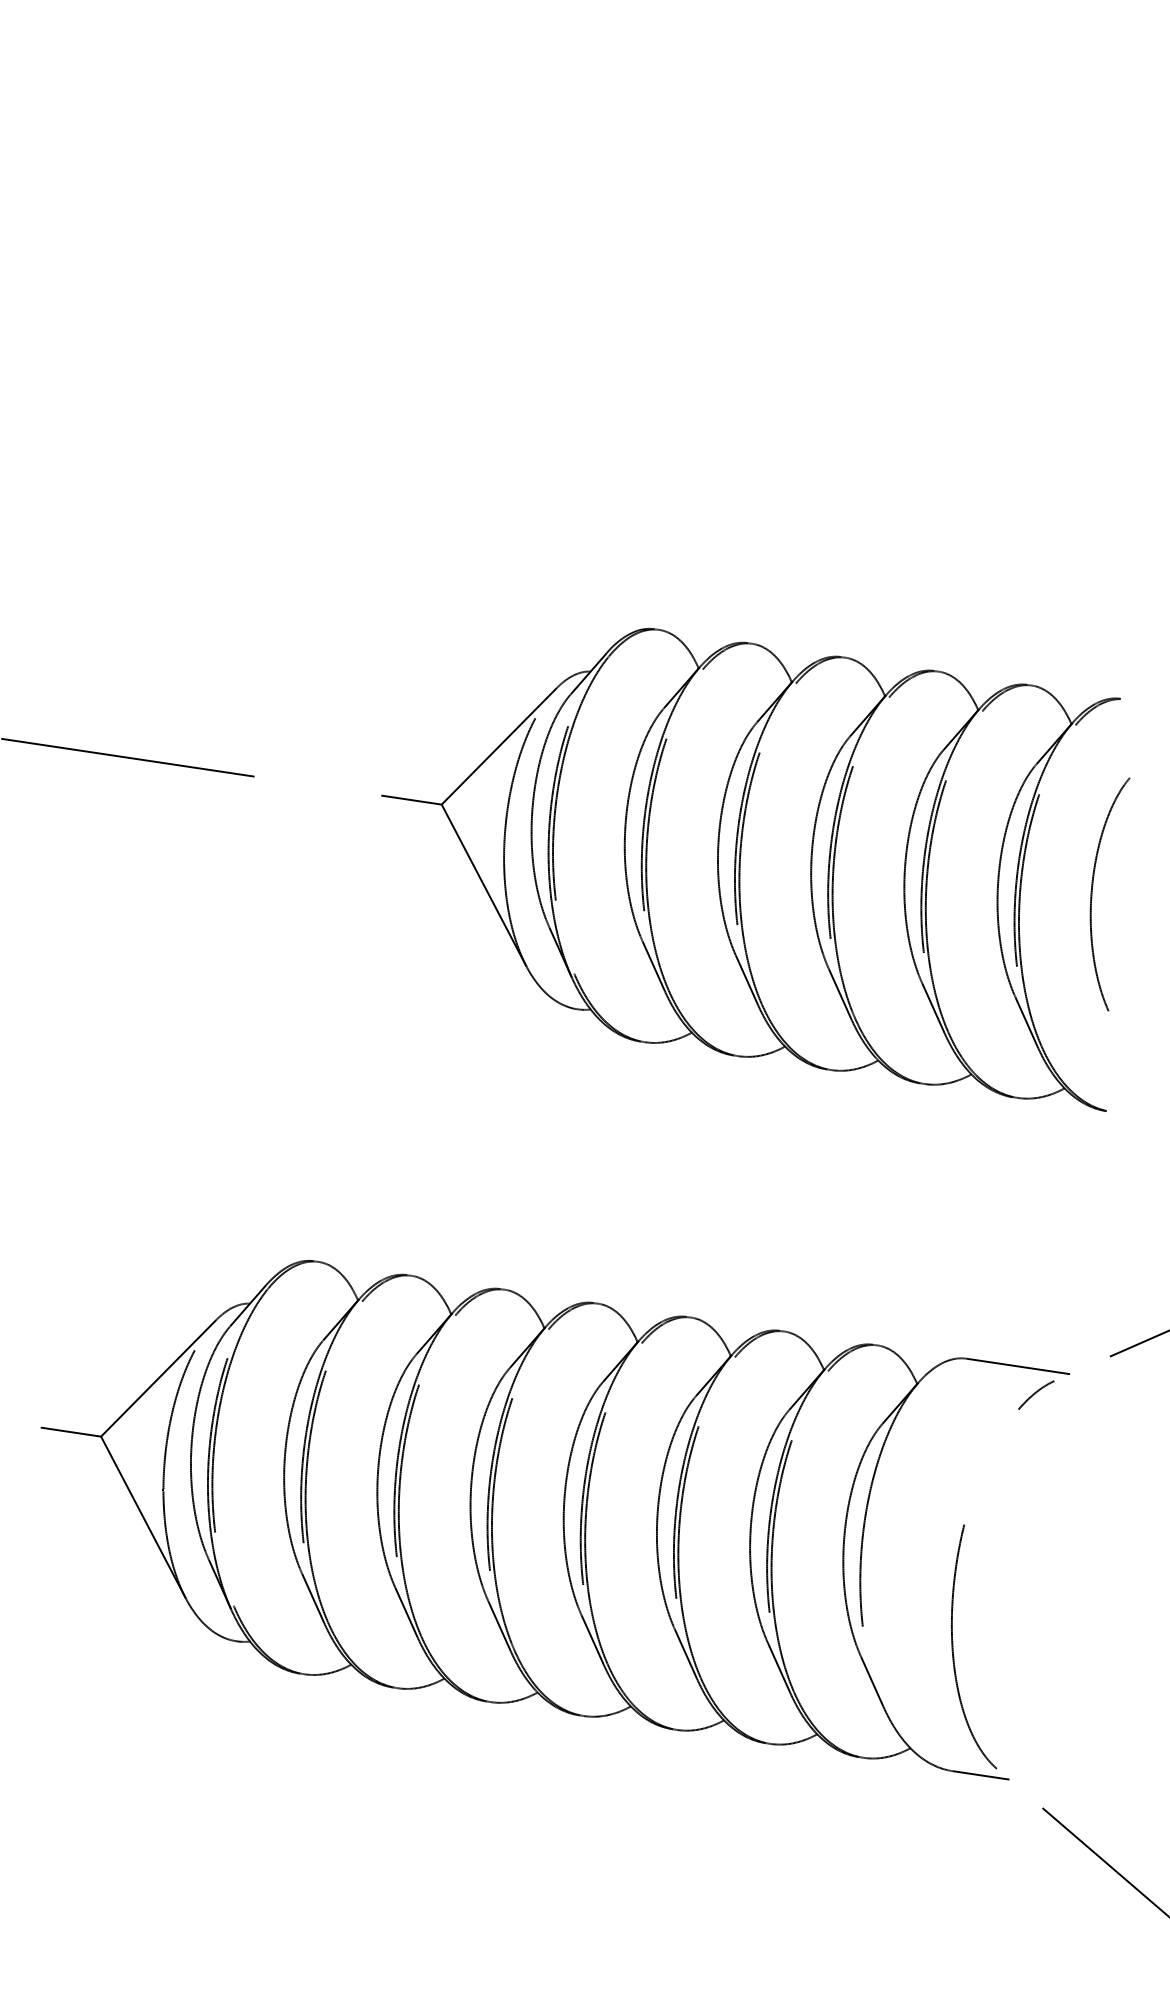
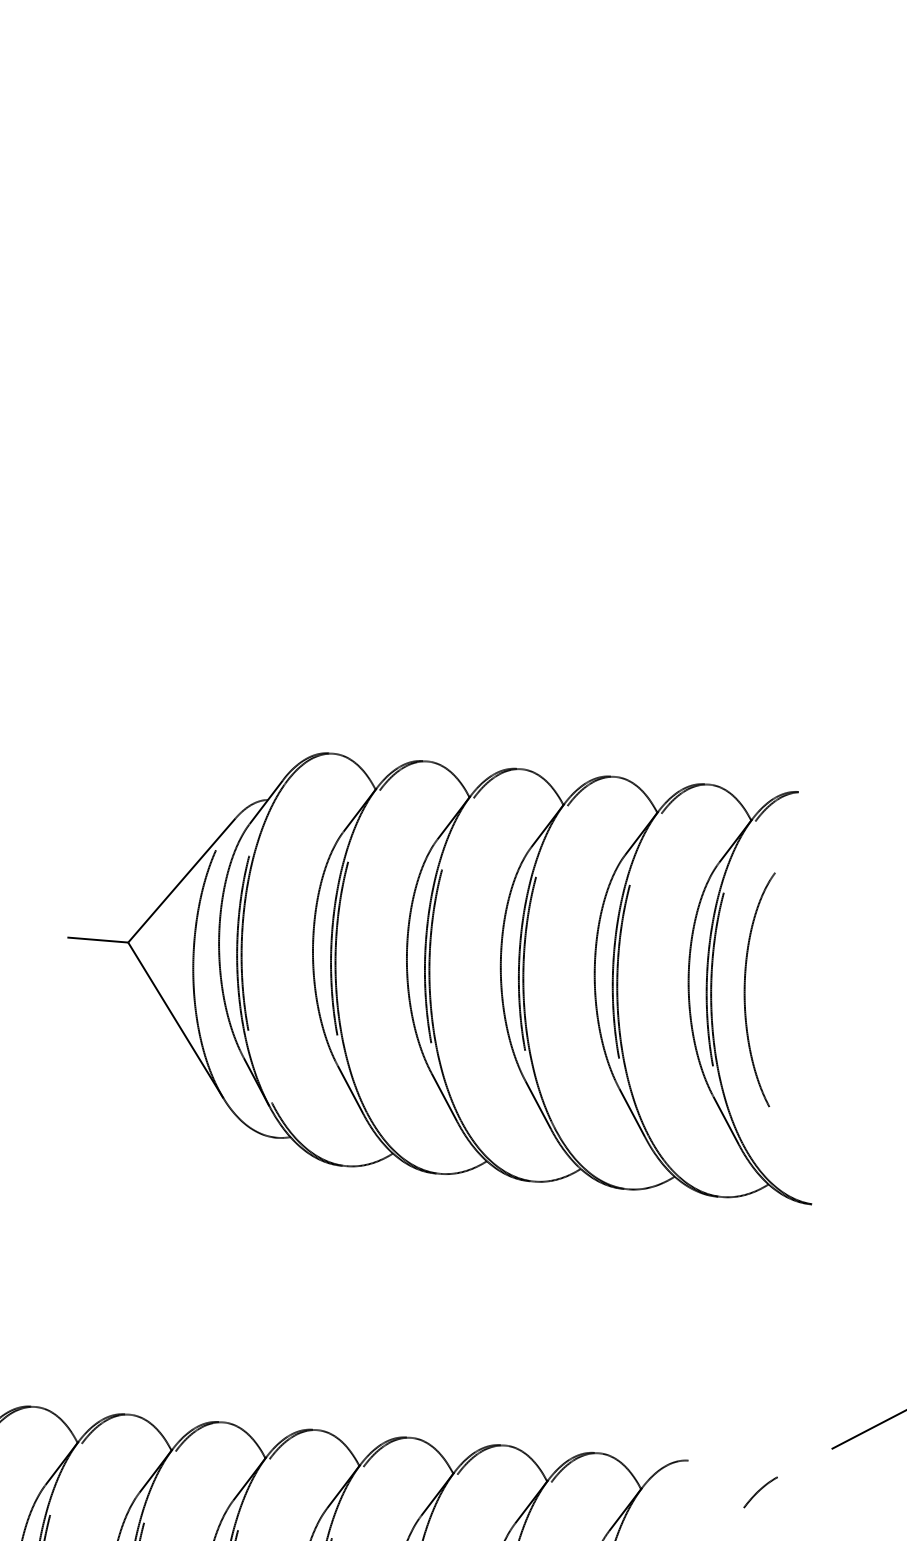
curve: (1092, 894) -> (745, 991), moved
line: (1018, 1366) -> (740, 1464), removed

